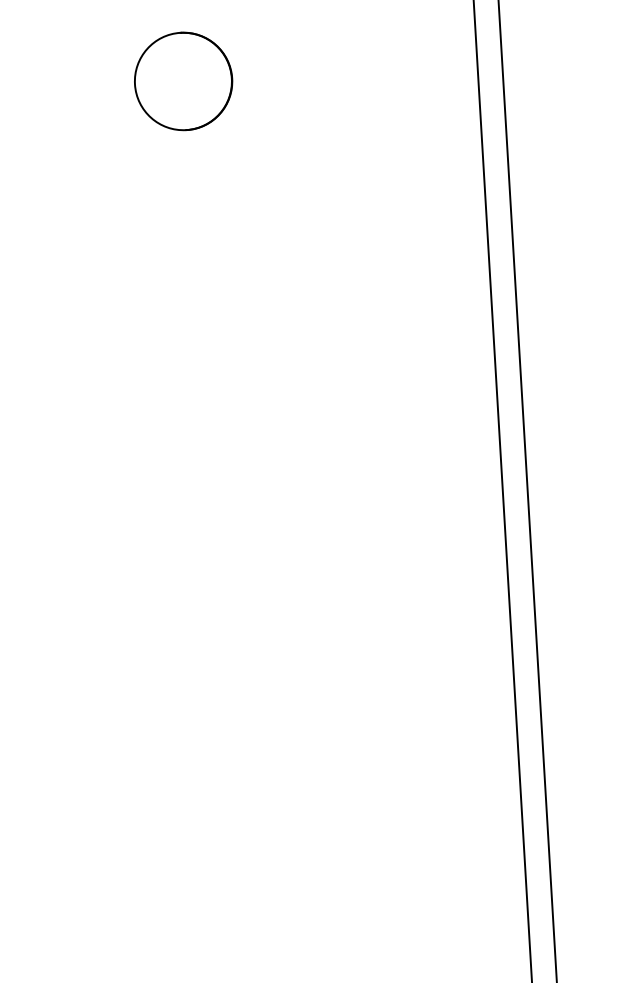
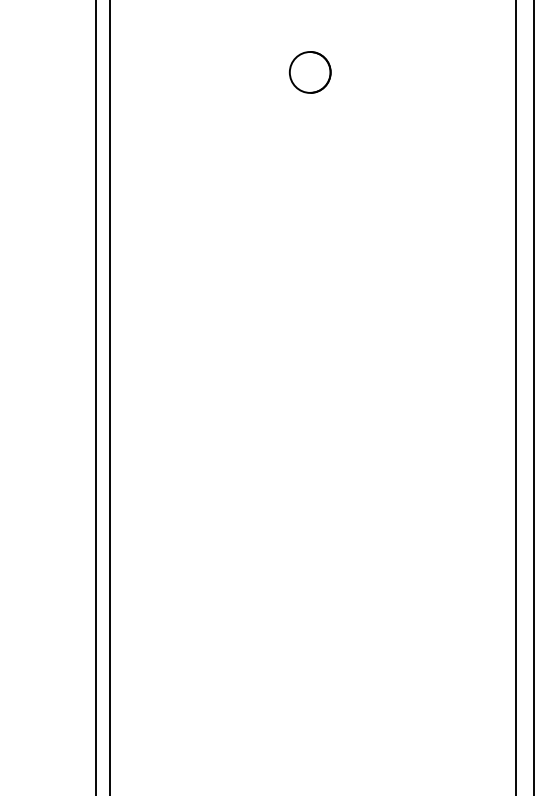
part: (184, 81) -> (310, 72), size x0.6

